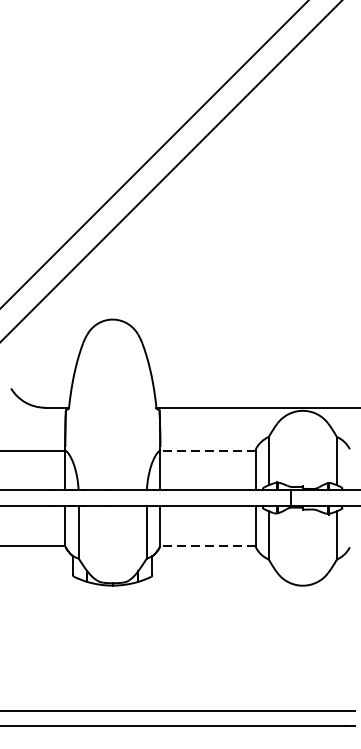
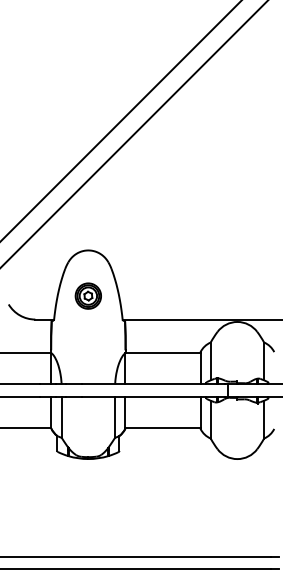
part: (111, 377) -> (87, 295), added
line: (207, 451) -> (162, 353), dashed -> solid
line: (207, 545) -> (162, 427), dashed -> solid

